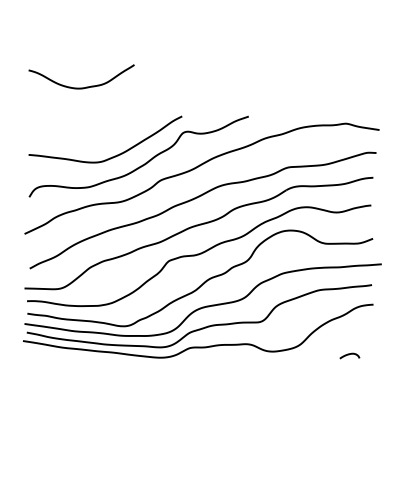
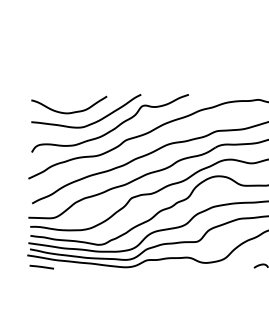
curve: (81, 87) -> (69, 112), moved
line: (43, 357) -> (41, 267), added

